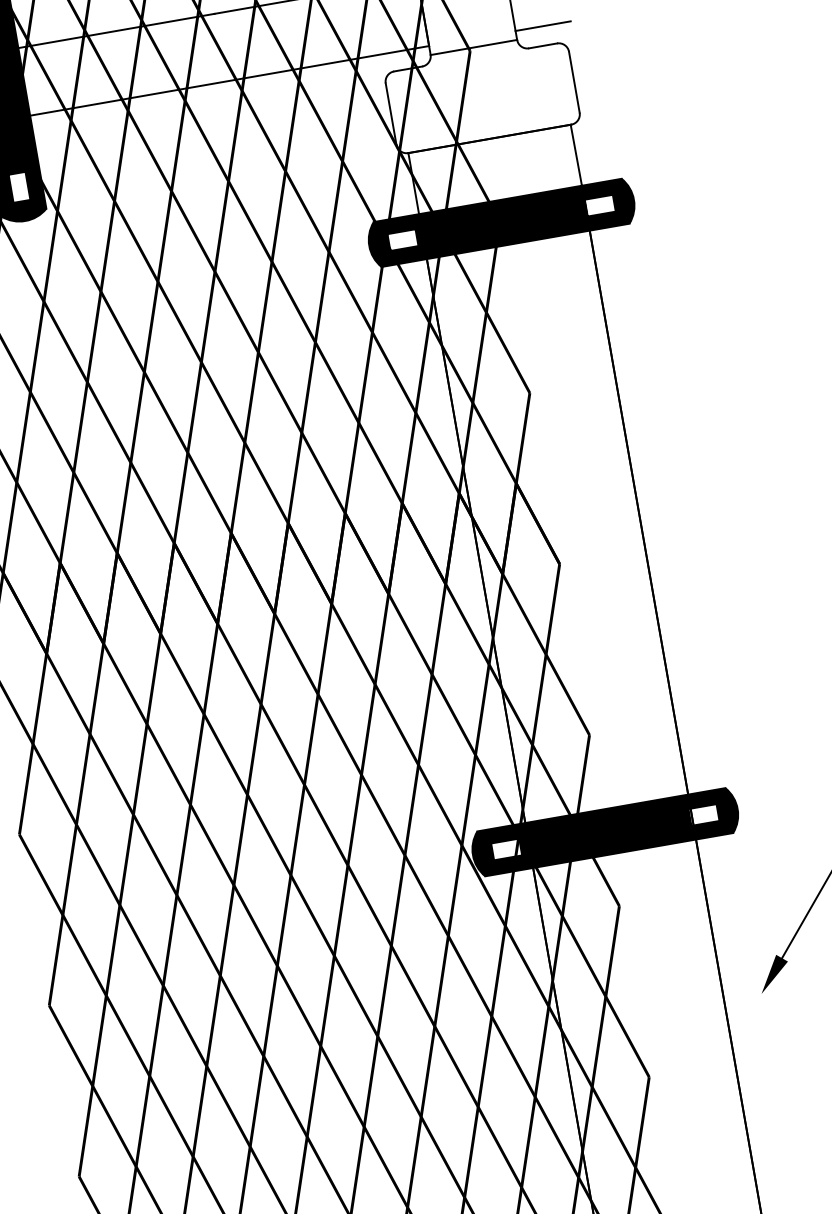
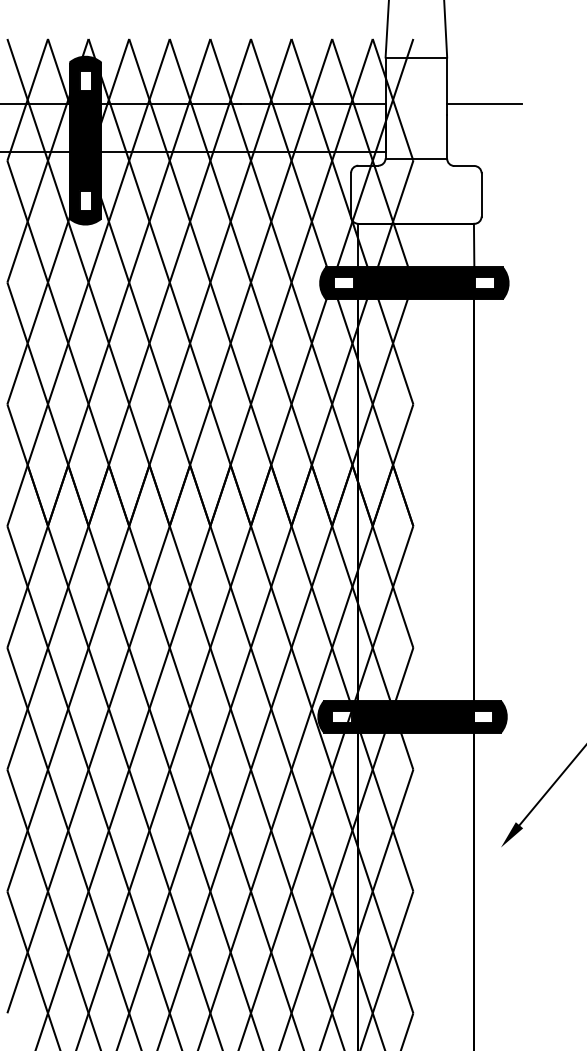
line: (542, 26) -> (466, 152), removed

